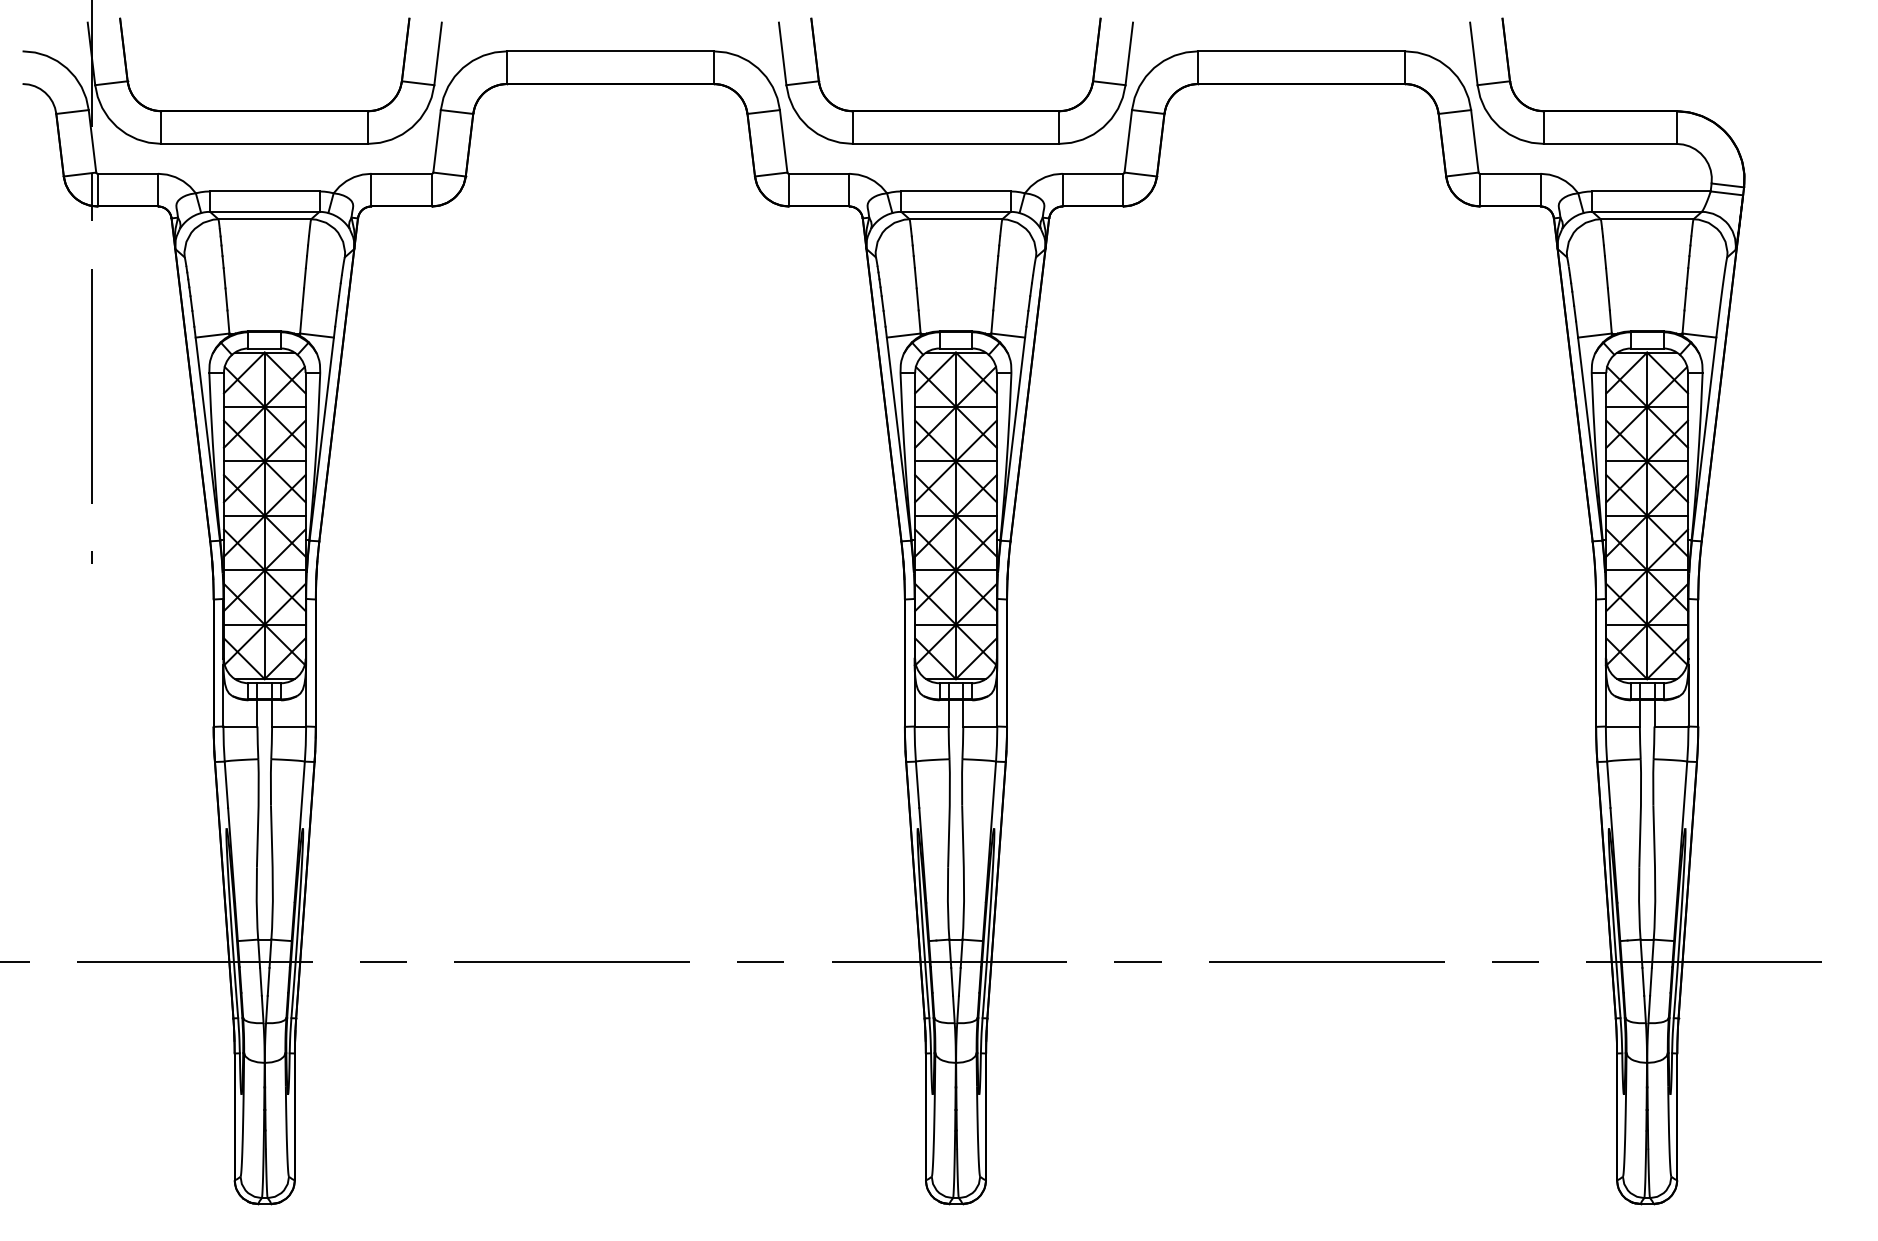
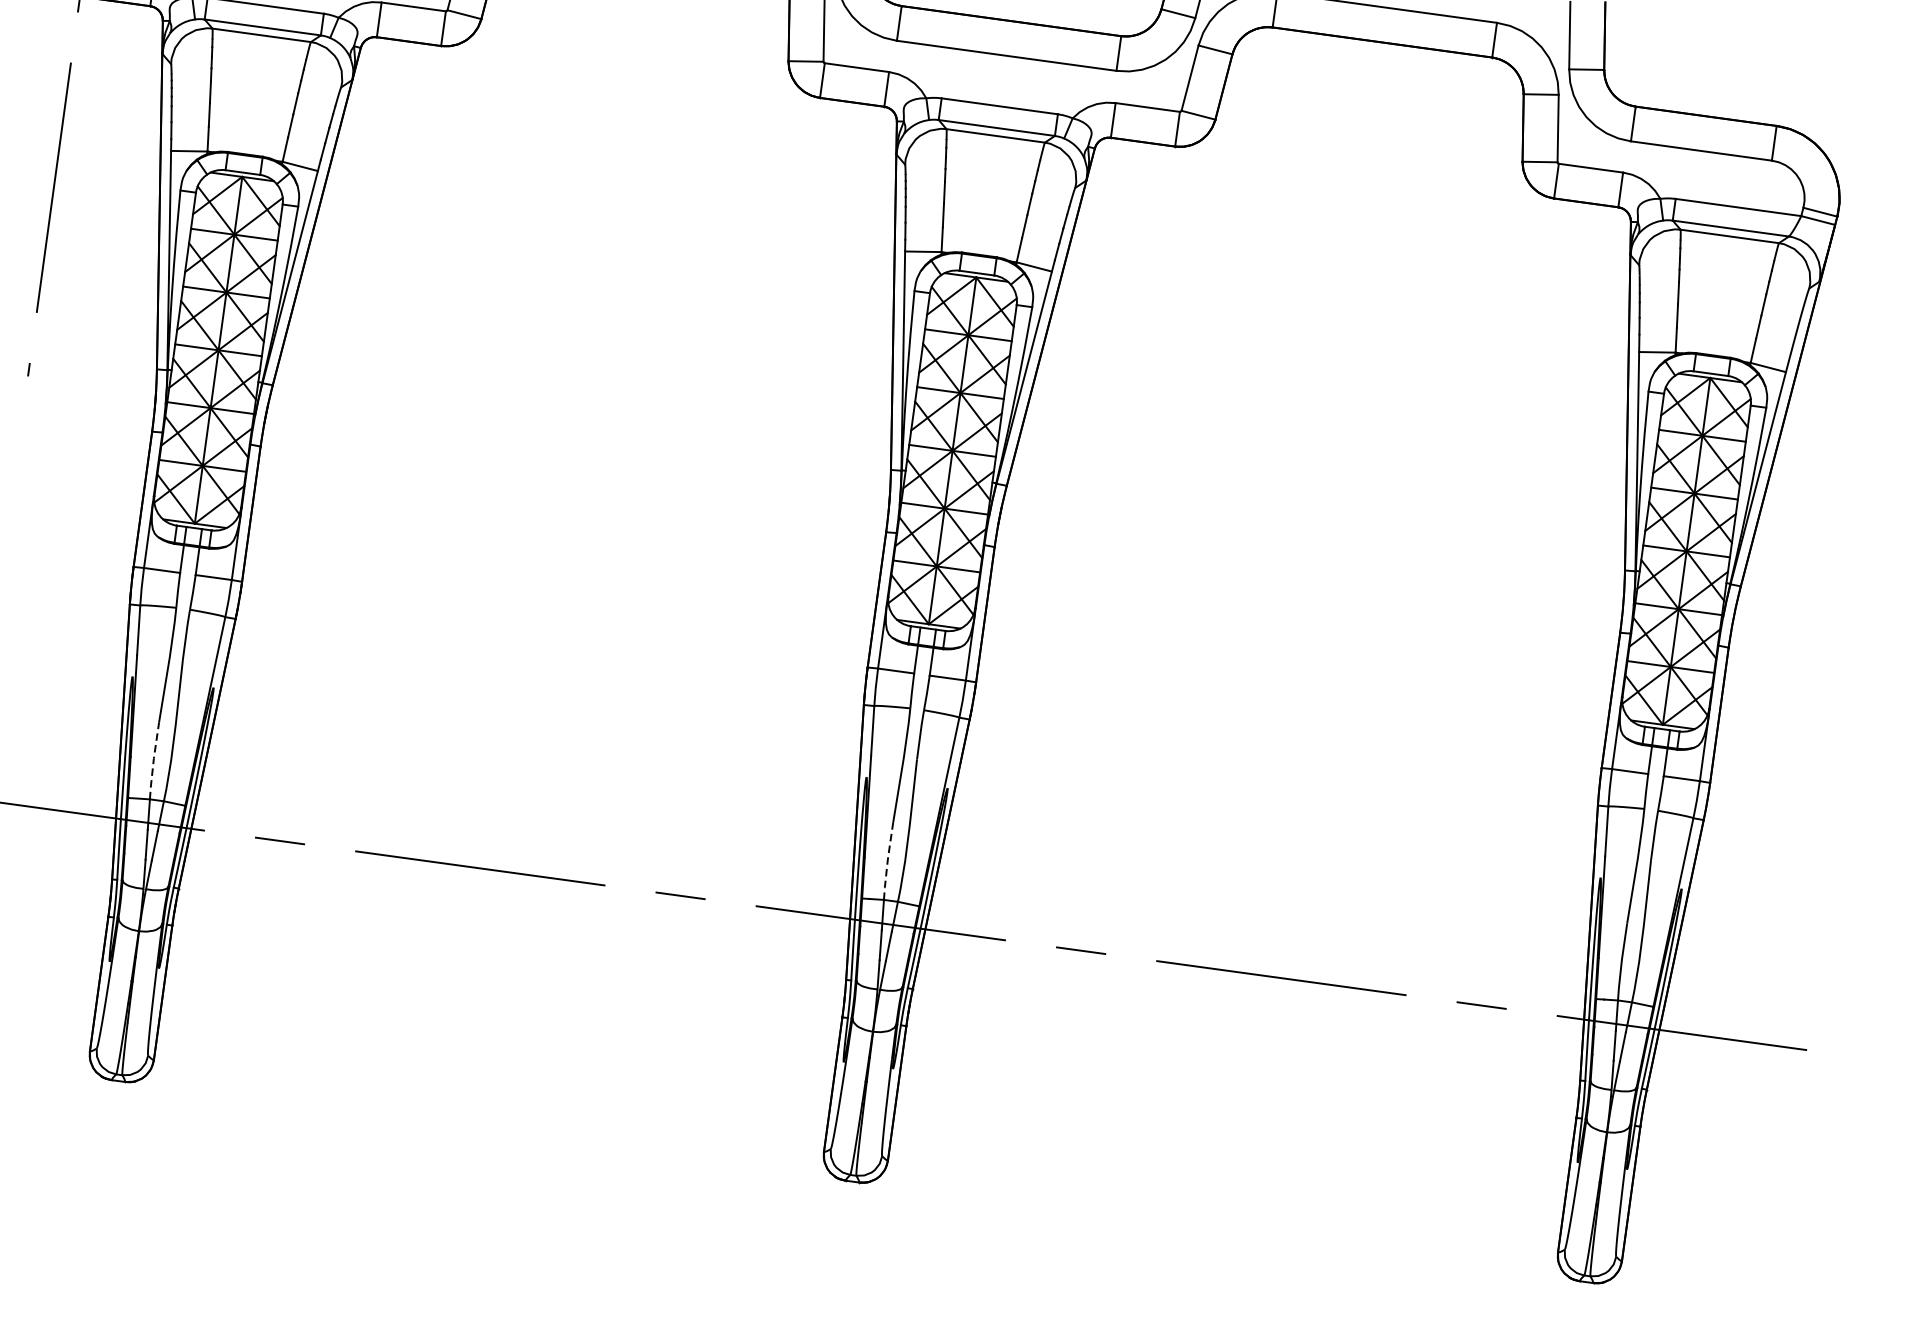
line: (256, 903) -> (153, 760), solid -> dashed
line: (947, 903) -> (887, 861), solid -> dashed

